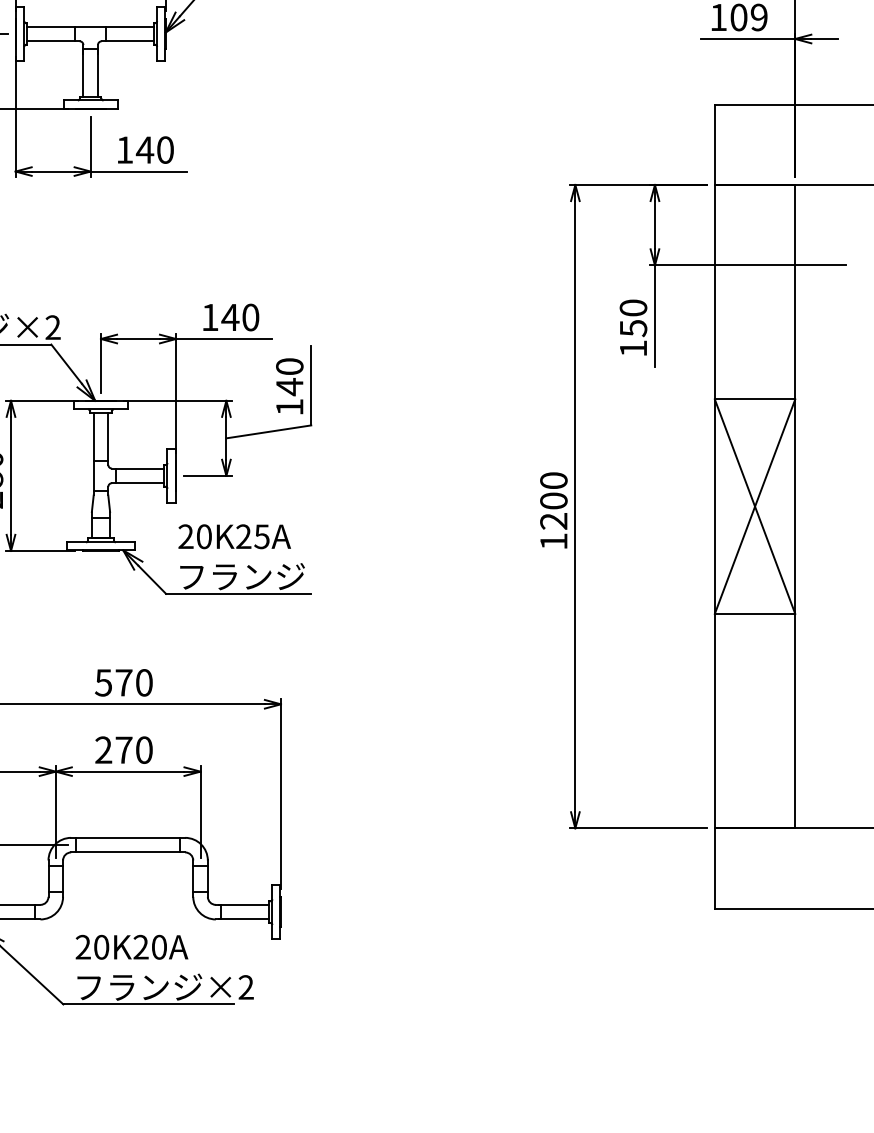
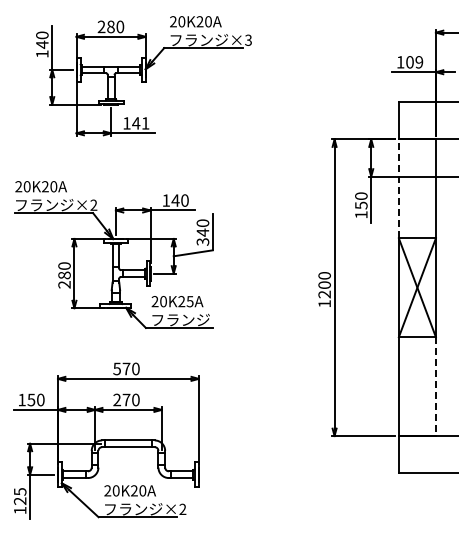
text: (165, 150) -> (145, 123), 140 -> 141
line: (714, 291) -> (398, 188), solid -> dashed
text: (288, 406) -> (202, 241), 140 -> 340
line: (794, 723) -> (435, 387), solid -> dashed

